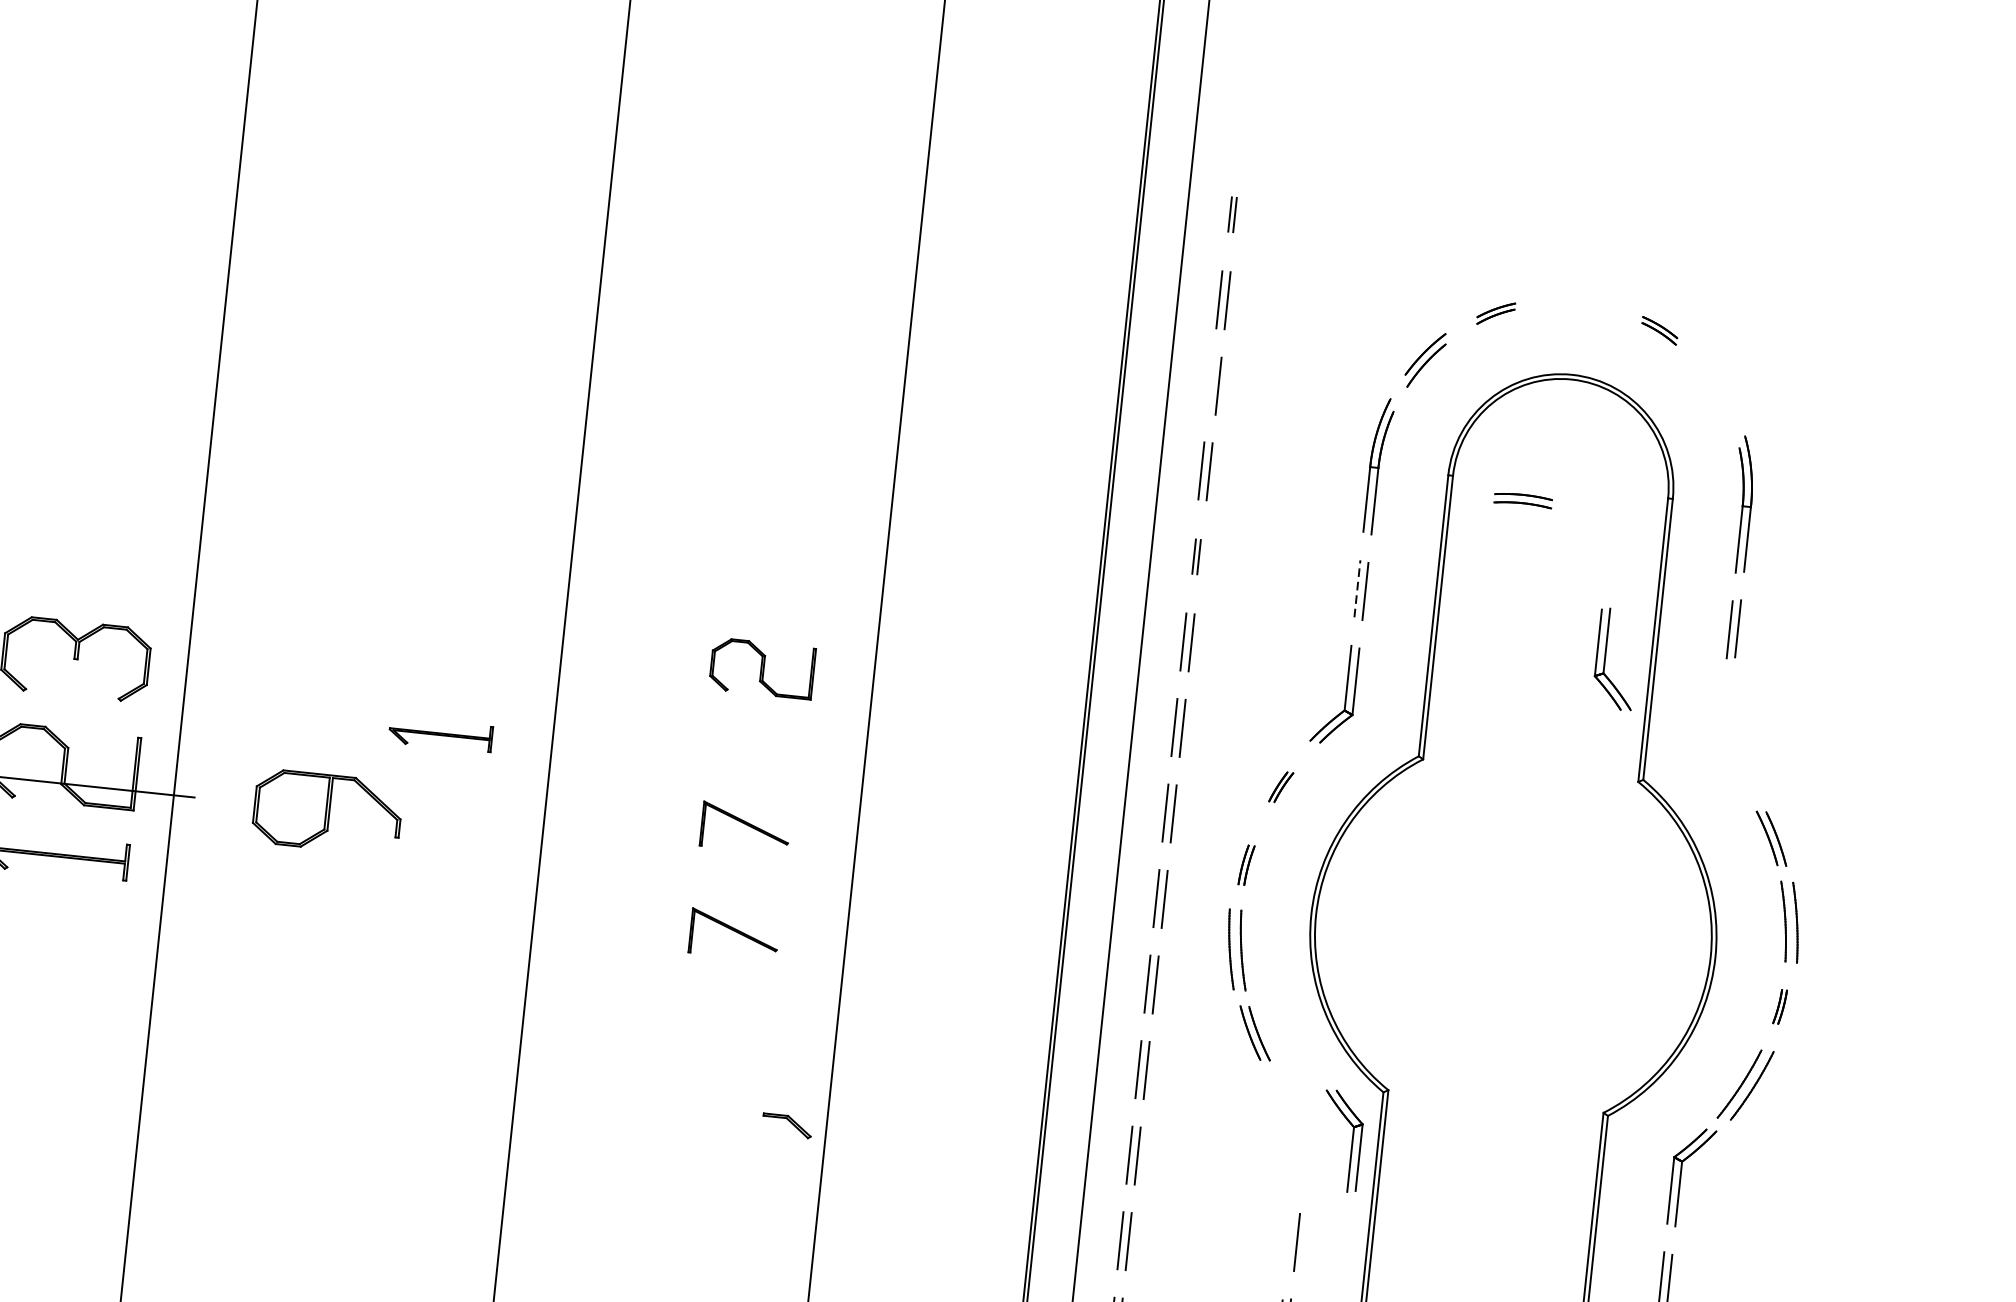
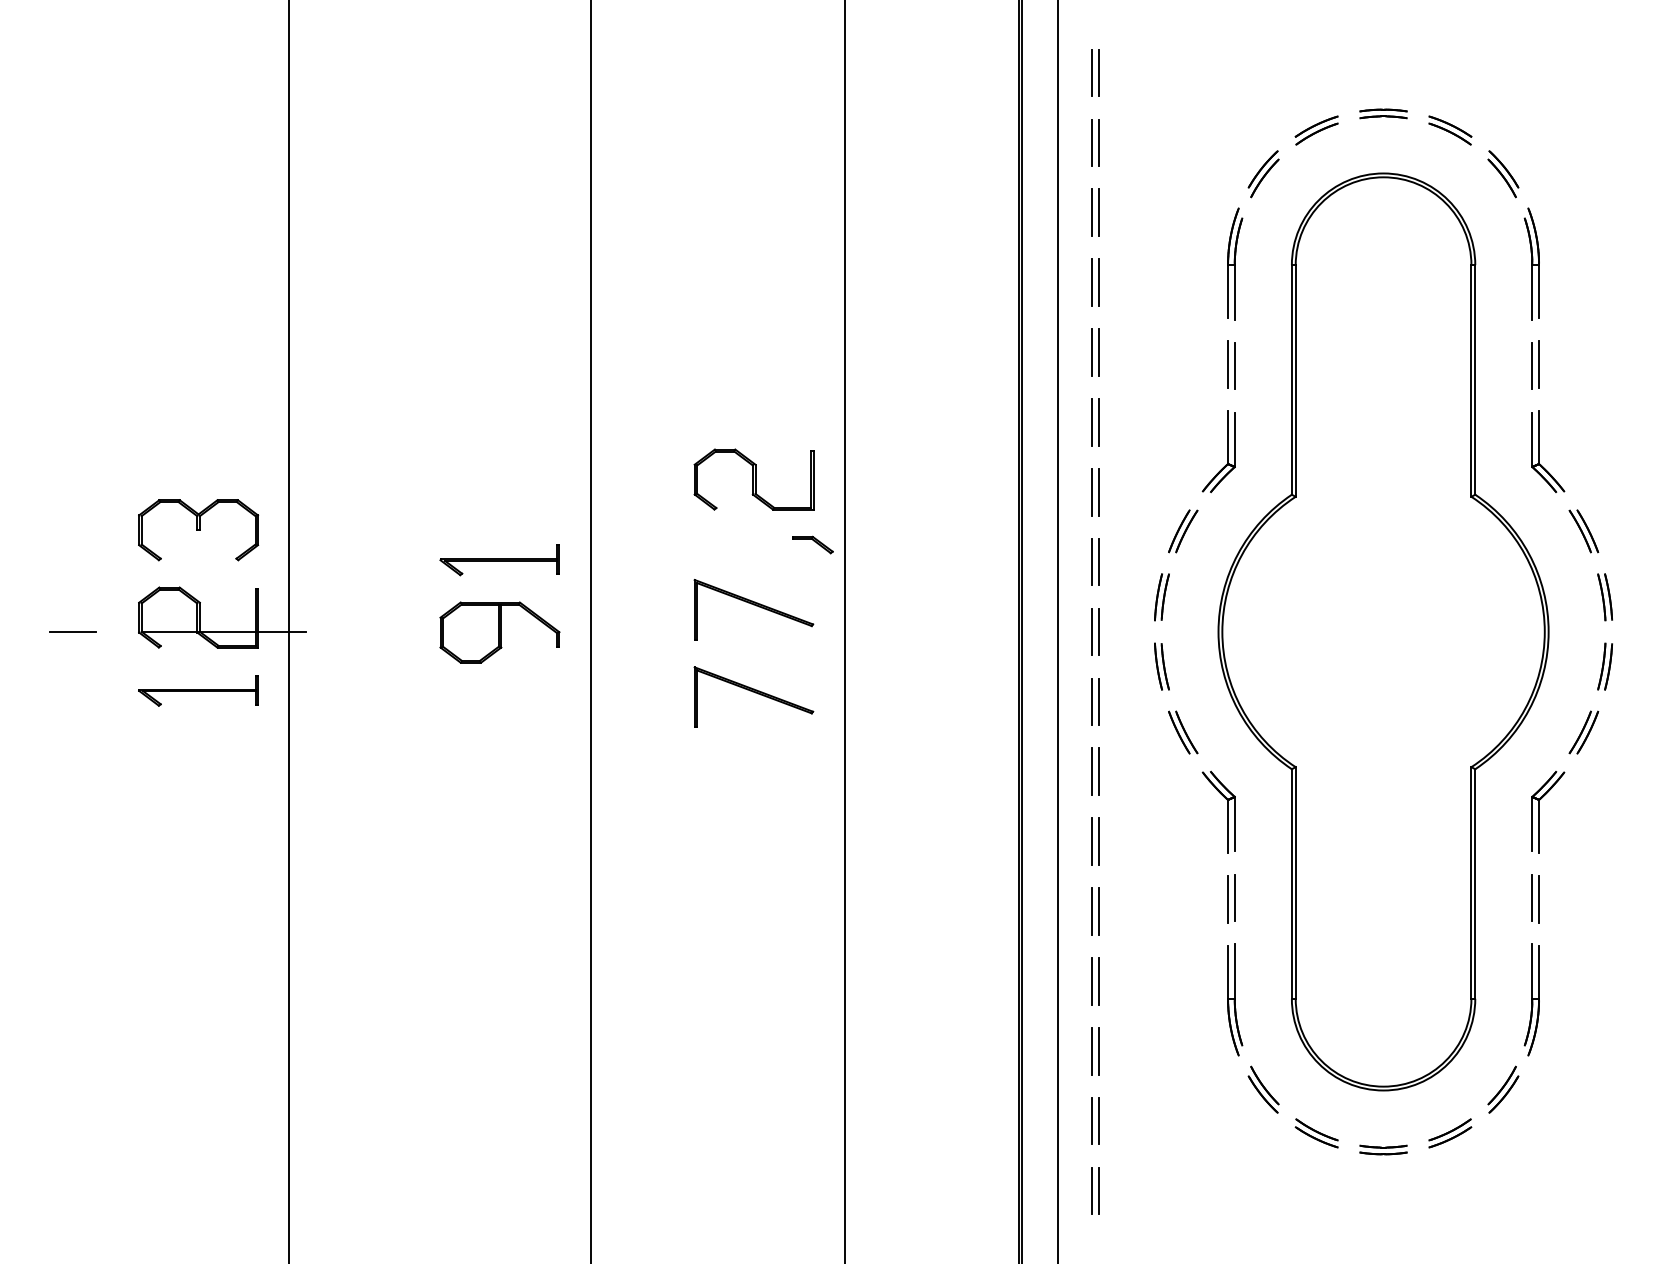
part: (1232, 214) -> (1095, 72), size x1.67
part: (1495, 313) -> (1316, 130), size x1.43
part: (1659, 330) -> (1450, 130), size x1.43
line: (1209, 385) -> (1091, 212), added
part: (1719, 391) -> (1503, 174), added
part: (1523, 499) -> (1383, 113), moved
part: (1196, 556) -> (1095, 352), size x1.67
line: (1357, 588) -> (1228, 364), dashed -> solid
part: (1605, 658) -> (1539, 451), moved
part: (761, 668) -> (753, 479), size x1.43
part: (440, 734) -> (499, 560), size x1.43
part: (1281, 787) -> (1183, 531), size x1.67
part: (327, 812) -> (499, 632), moved
part: (745, 827) -> (753, 609), size x1.67
part: (1245, 865) -> (1161, 597), size x1.43
part: (1788, 922) -> (1604, 597), size x0.71
part: (733, 934) -> (753, 696), size x1.67
part: (1237, 949) -> (1161, 666), size x0.71
part: (1779, 1006) -> (1604, 666), size x1.67
part: (1745, 1084) -> (1583, 732), size x0.71
part: (786, 1125) -> (812, 544), moved
part: (1351, 1141) -> (1227, 811), moved
line: (1289, 1243) -> (1228, 899), added

